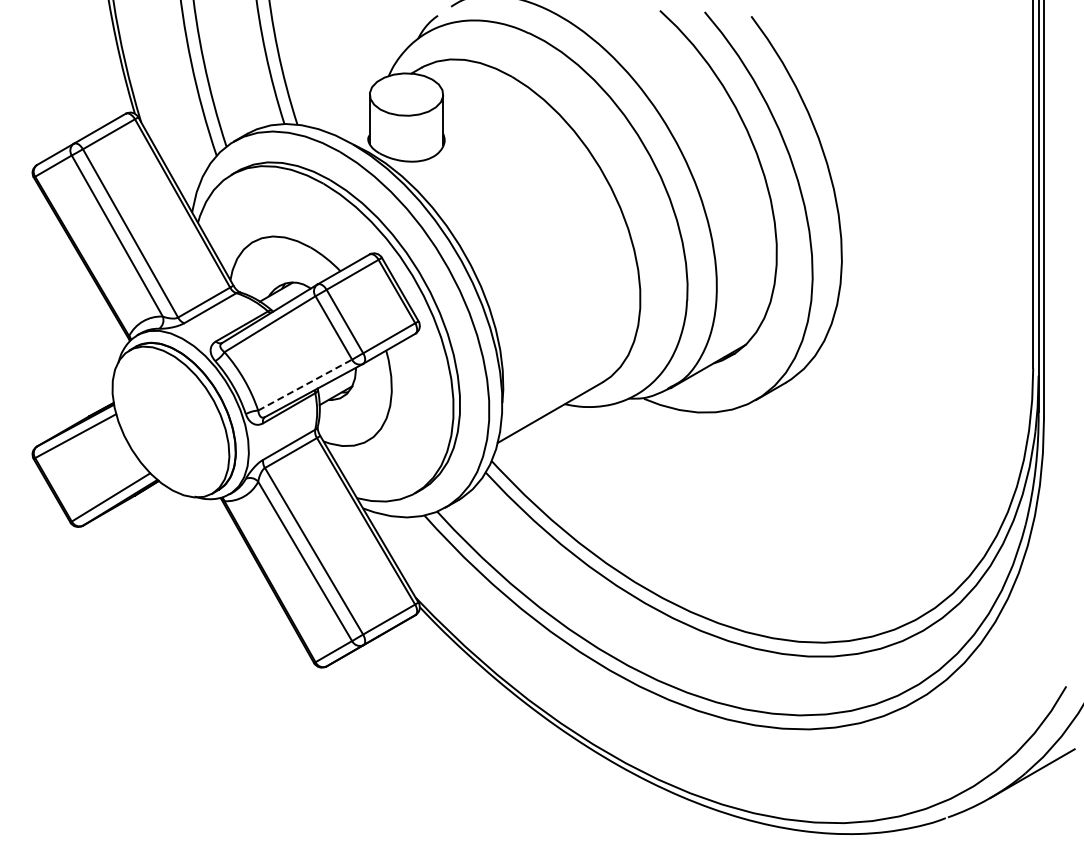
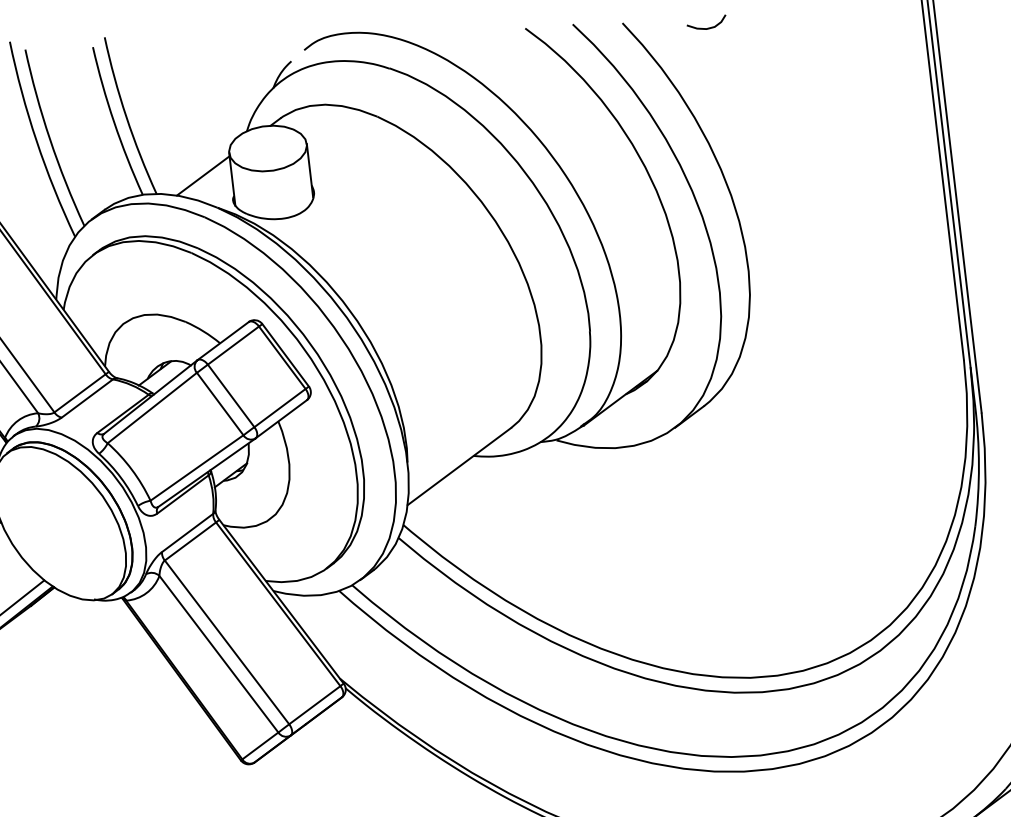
curve: (831, 29) -> (708, 27), added
line: (342, 112) -> (202, 175), added
line: (305, 384) -> (197, 467), dashed -> solid

